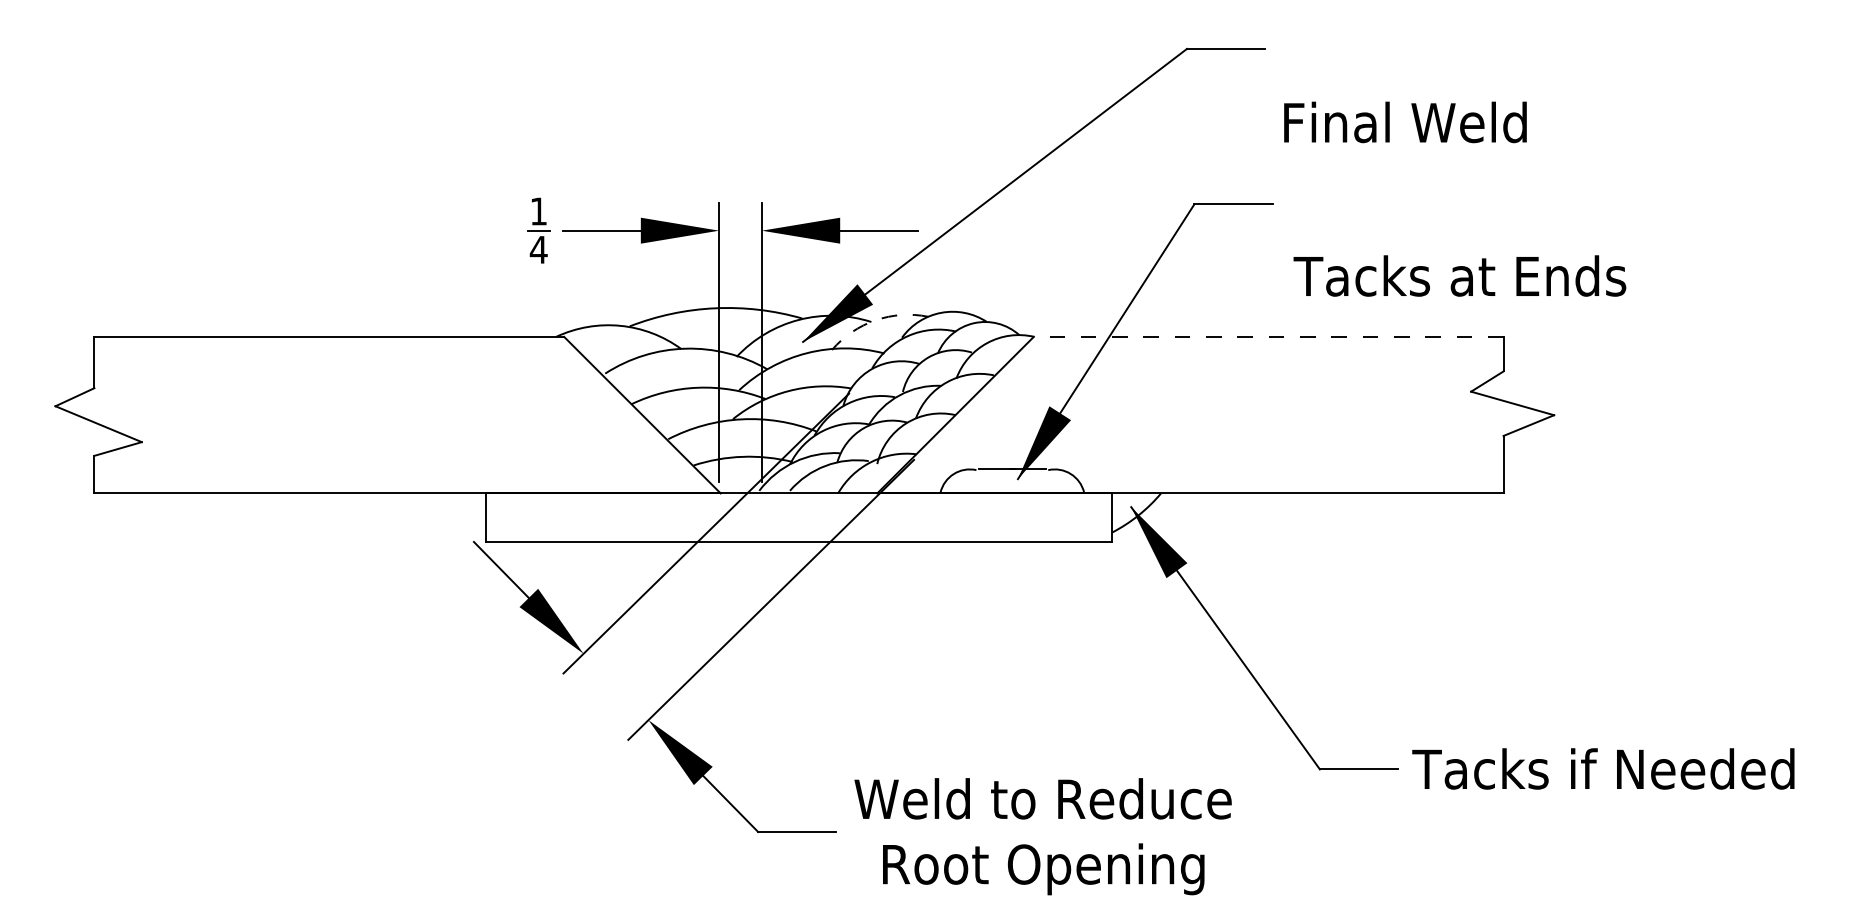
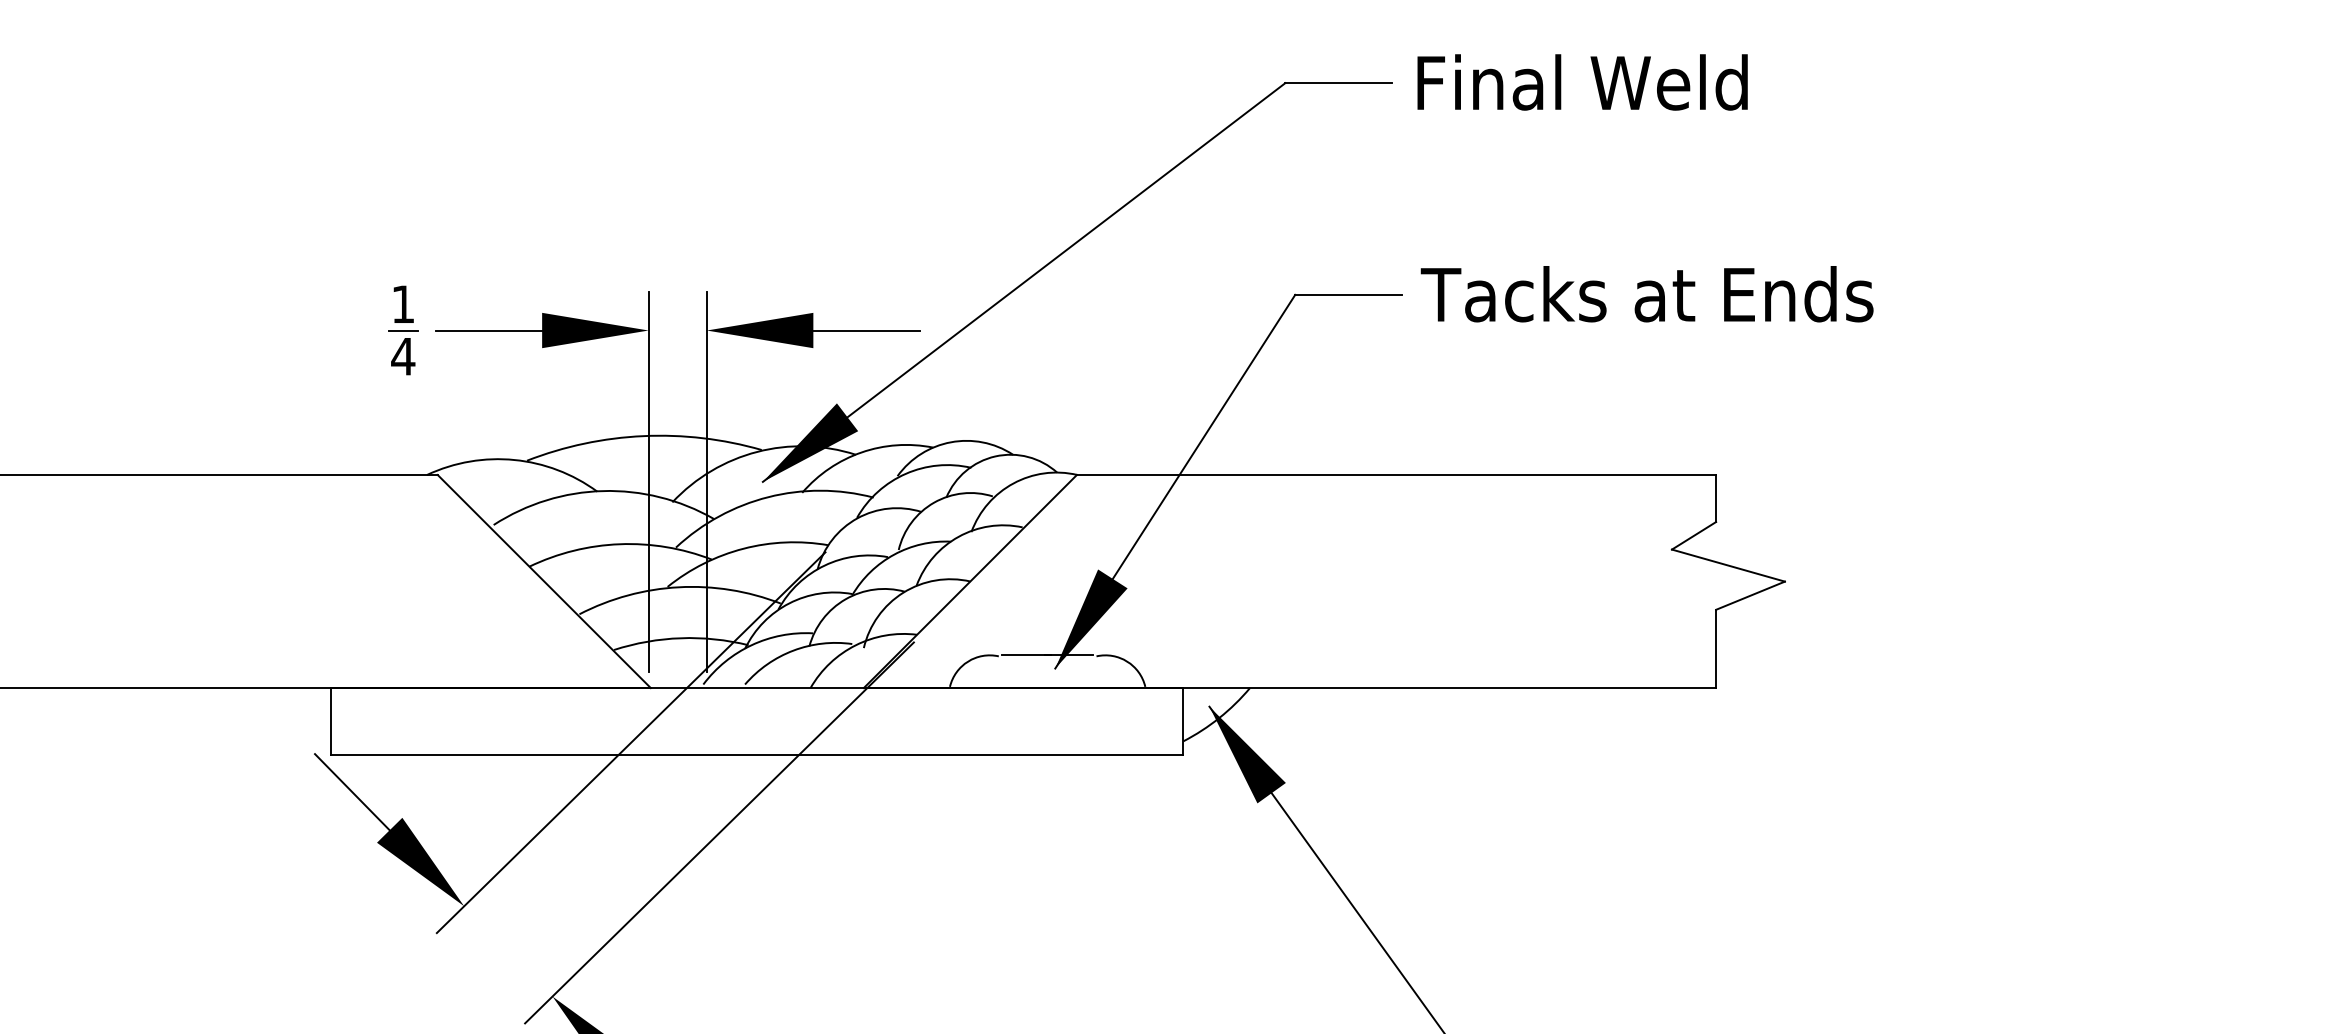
text: (1405, 122) -> (1582, 82), moved
text: (1459, 275) -> (1646, 293), moved
arc: (875, 320) -> (861, 452), dashed -> solid
line: (1268, 336) -> (1396, 474), dashed -> solid

